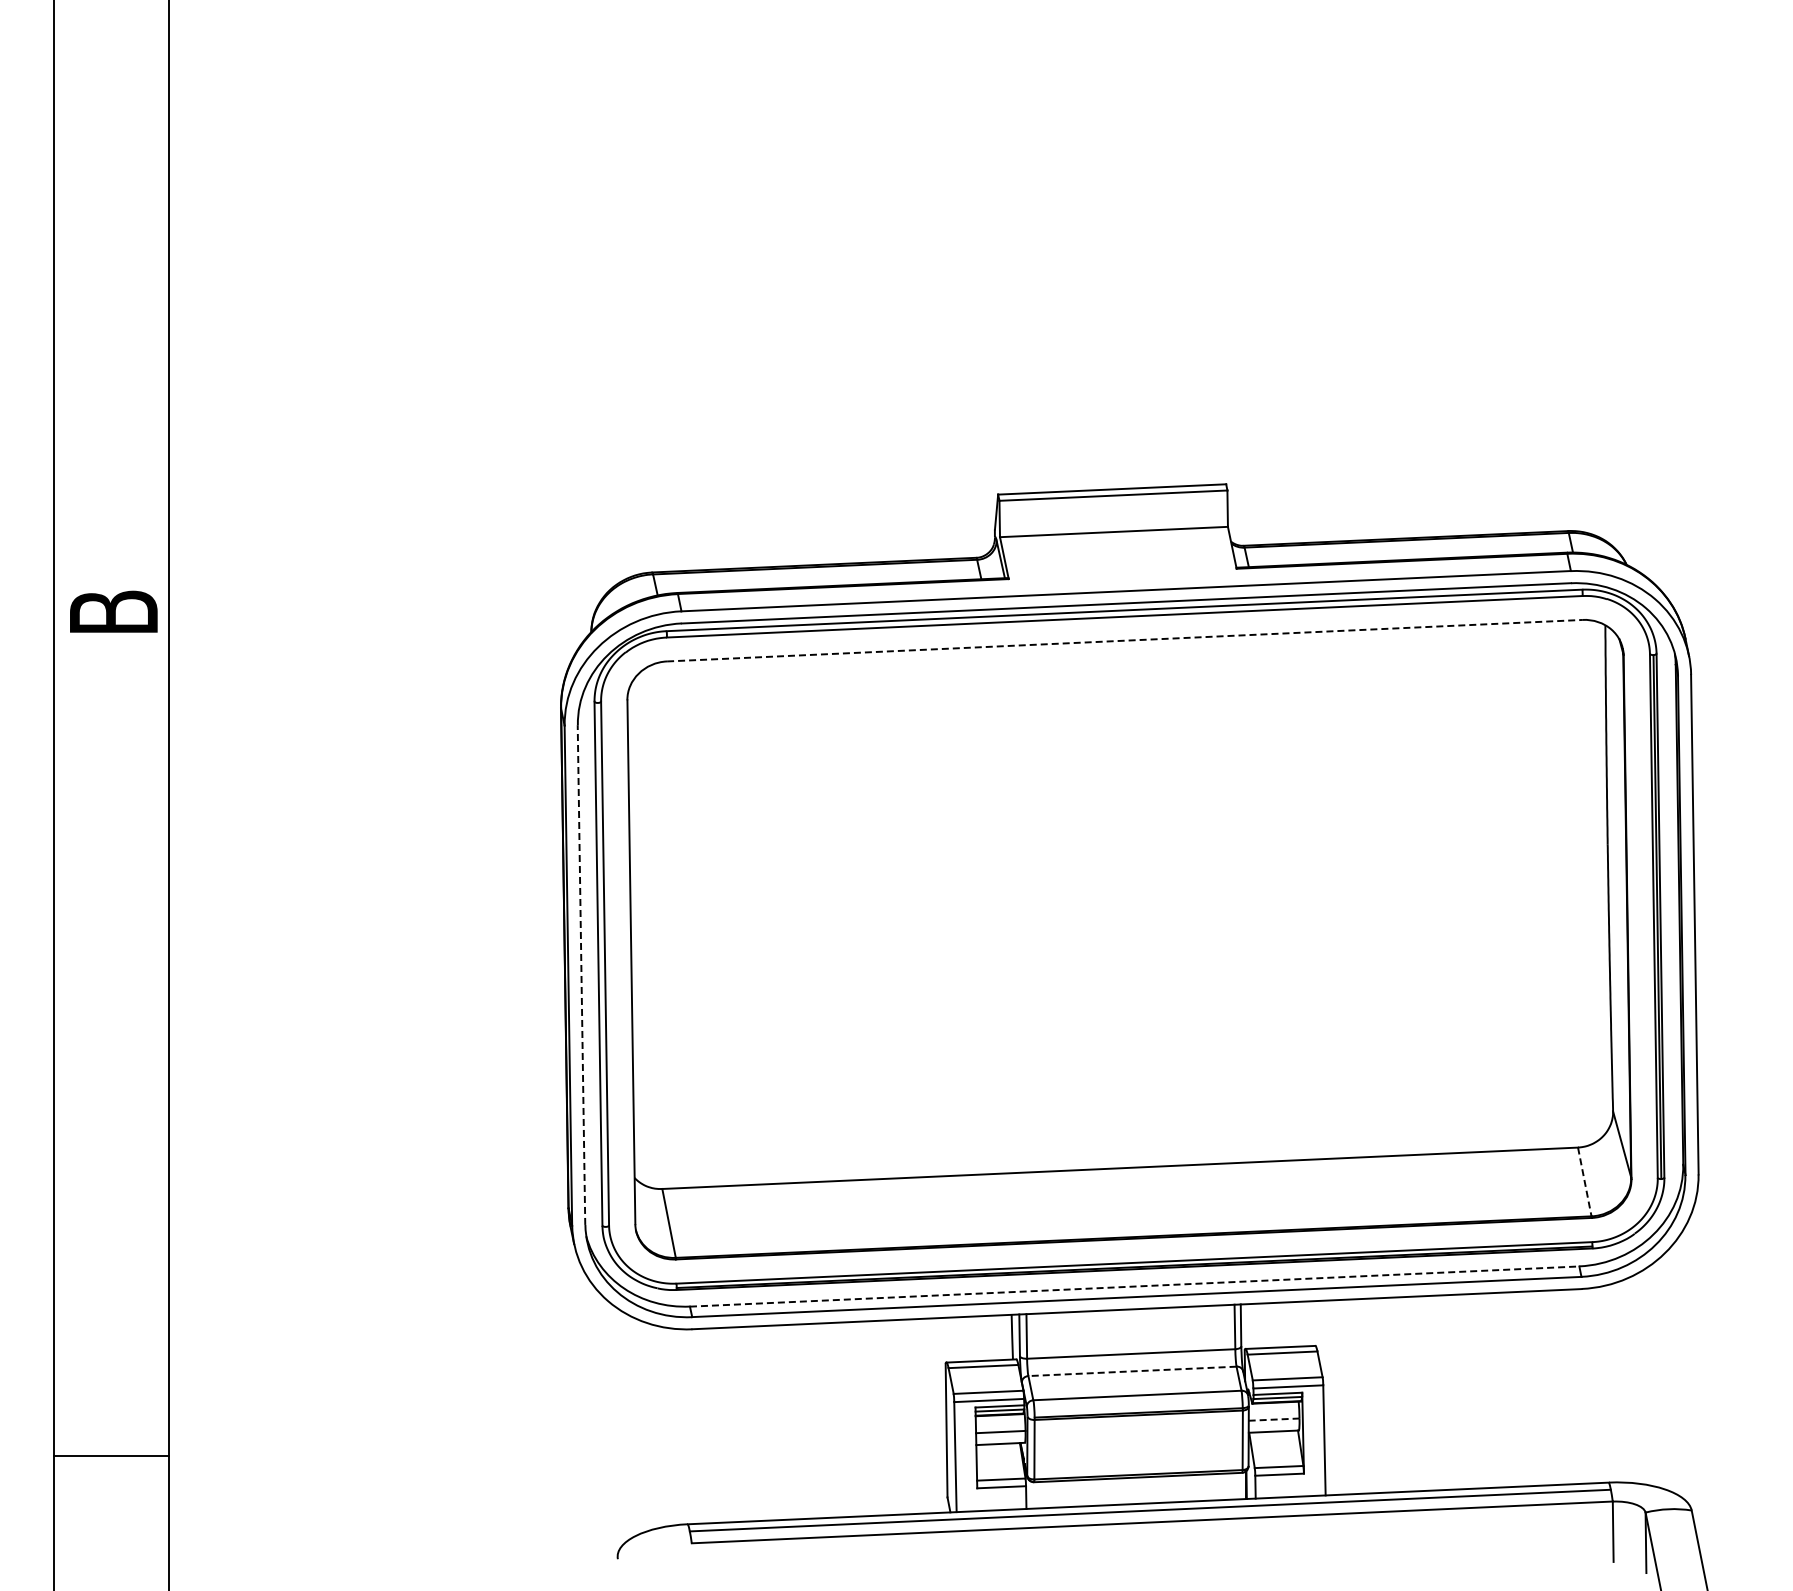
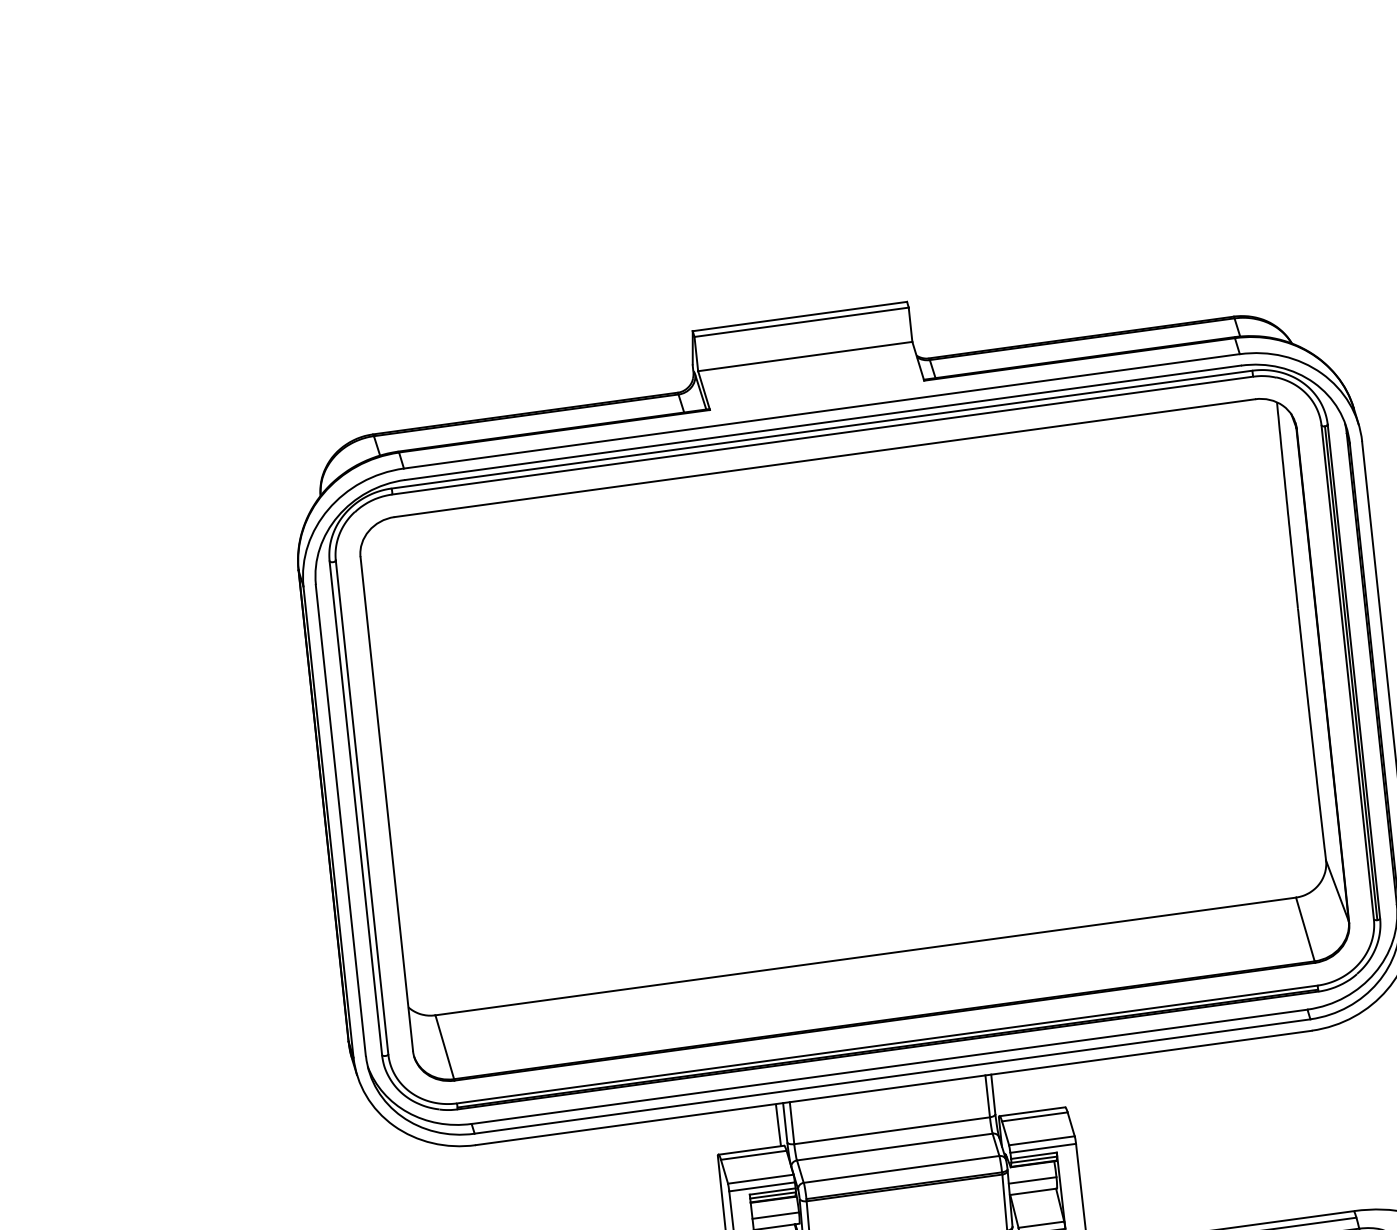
line: (1125, 640) -> (825, 457), dashed -> solid
line: (581, 975) -> (340, 820), dashed -> solid
line: (1584, 1182) -> (1305, 930), dashed -> solid
line: (1135, 1286) -> (890, 1066), dashed -> solid
line: (1131, 1371) -> (893, 1147), dashed -> solid
line: (1273, 1419) -> (1032, 1180), dashed -> solid

